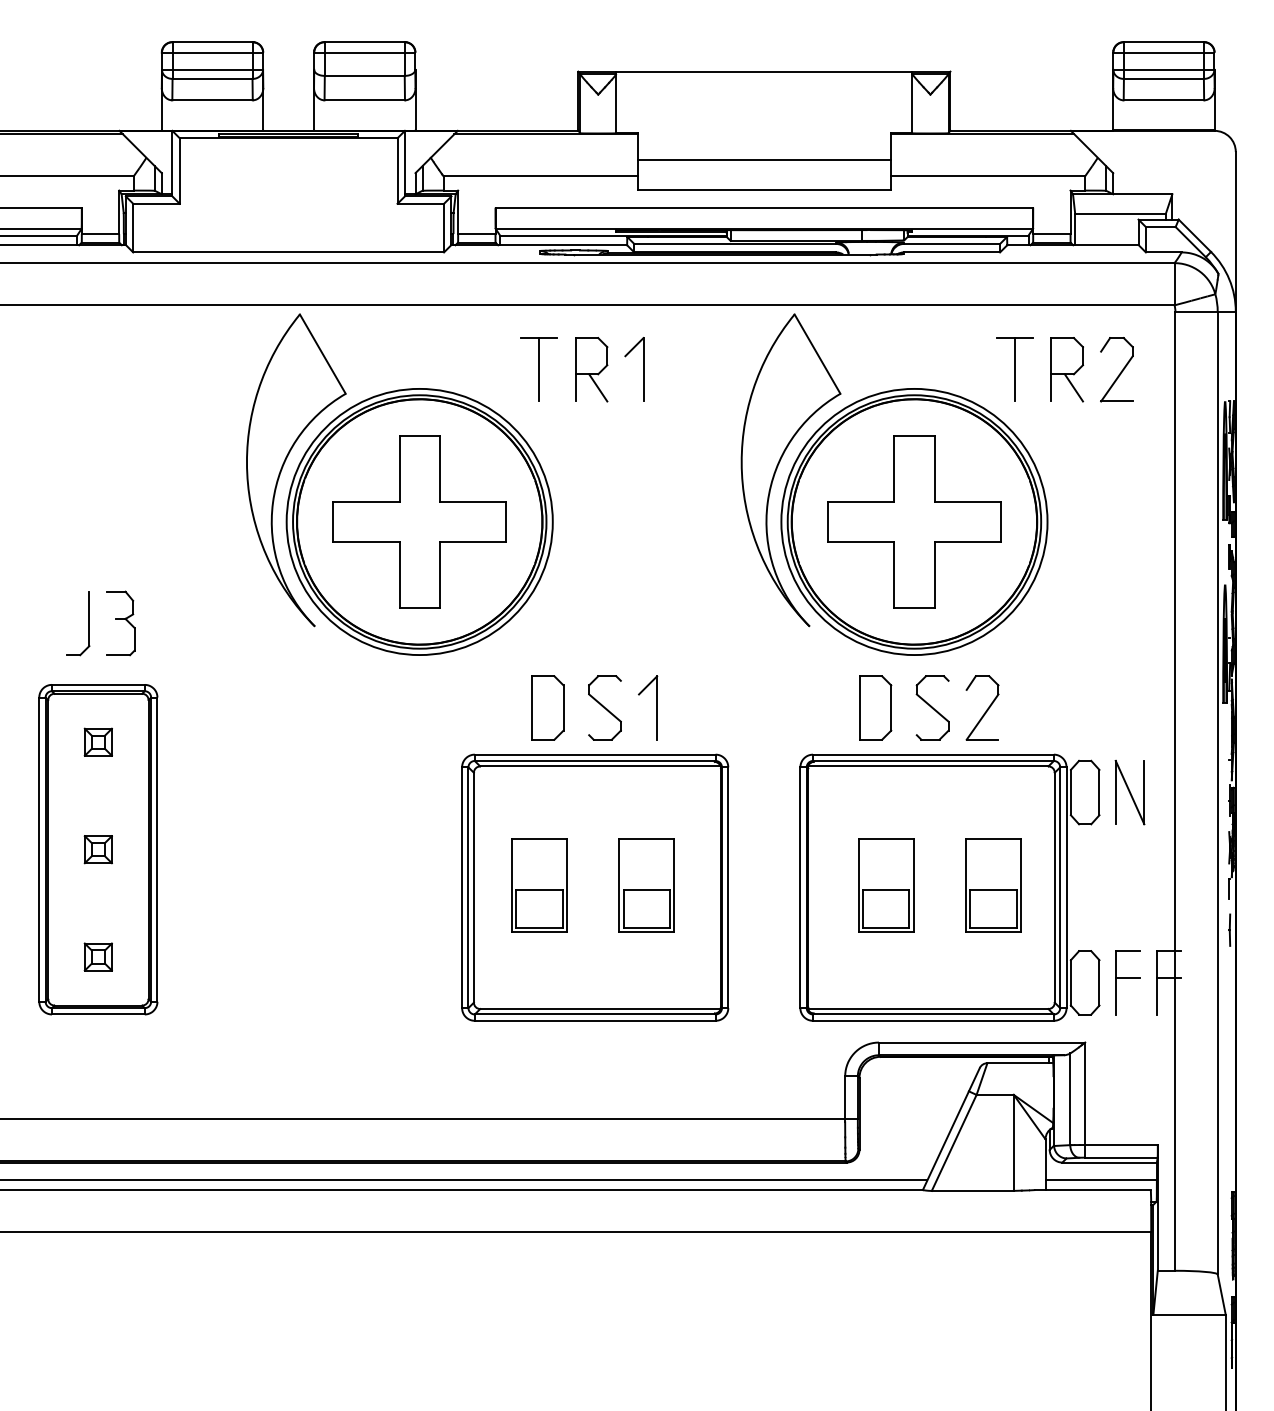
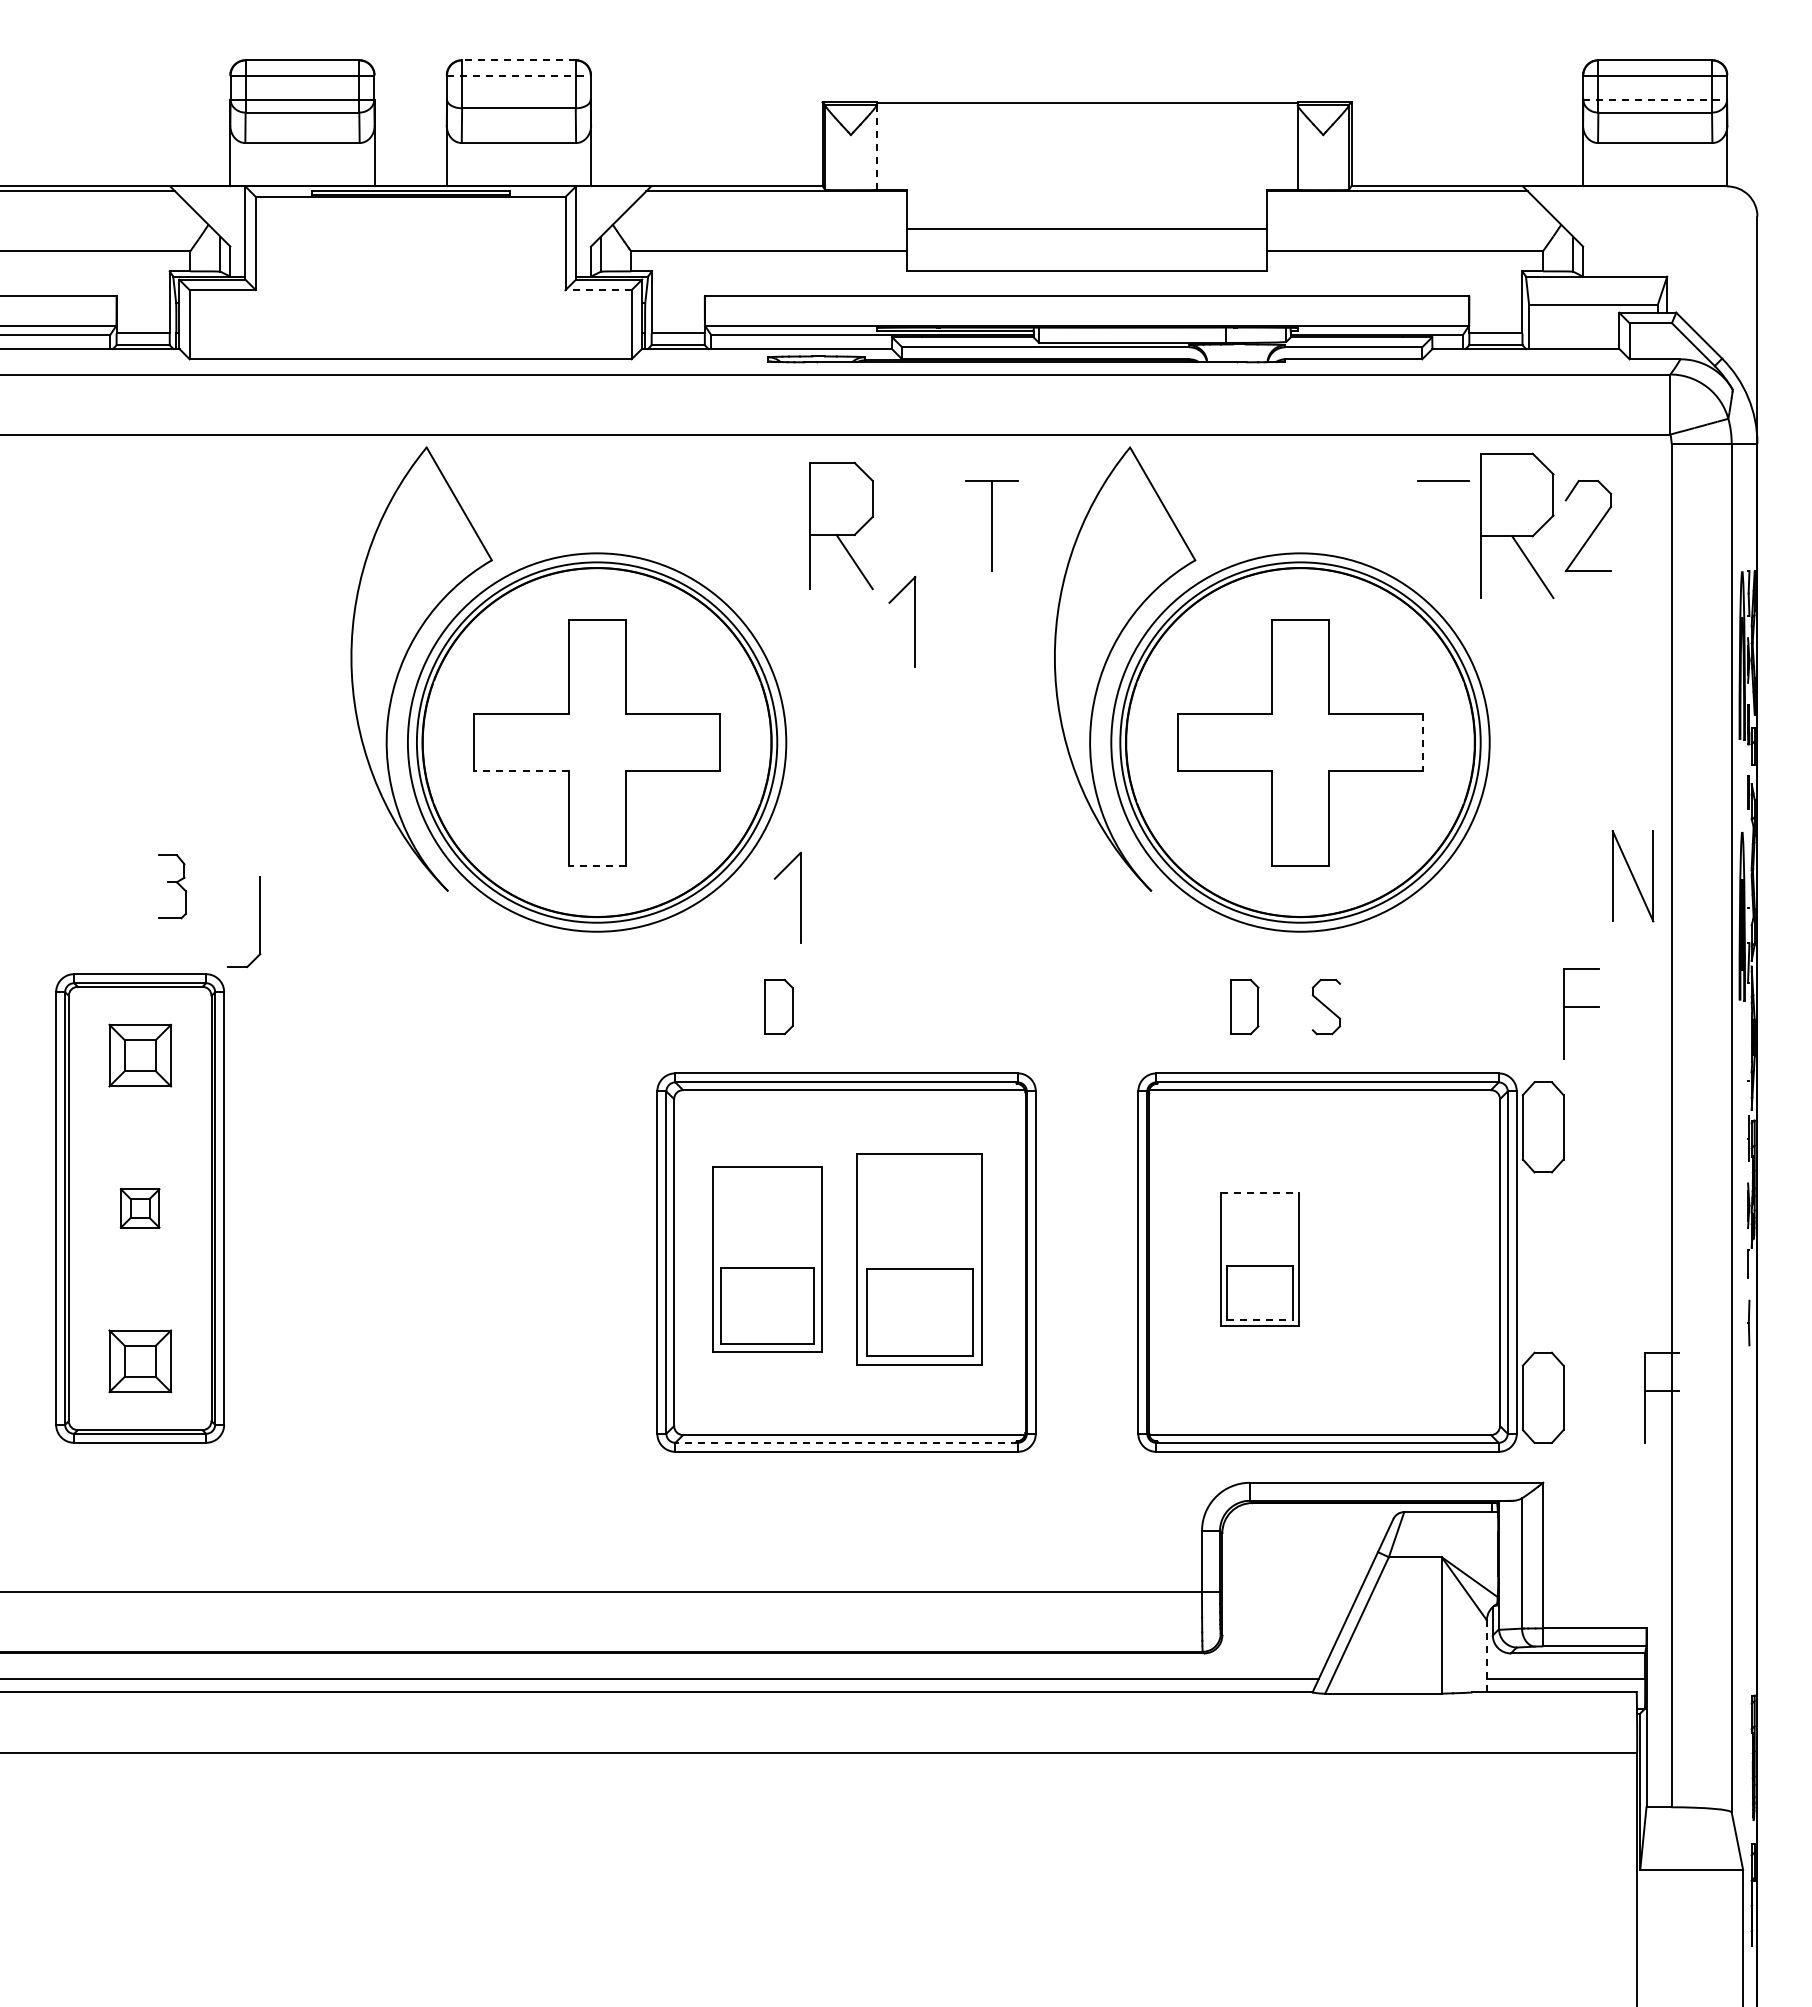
line: (364, 42) -> (518, 60), solid -> dashed
line: (364, 52) -> (518, 75), solid -> dashed
line: (1164, 69) -> (1655, 99), solid -> dashed
line: (616, 103) -> (876, 147), solid -> dashed
line: (420, 204) -> (598, 290), solid -> dashed
part: (538, 369) -> (991, 525), moved
part: (642, 369) -> (914, 621), moved
part: (591, 370) -> (841, 526), size x1.4
line: (1015, 370) -> (1443, 526), removed
part: (1067, 370) -> (1517, 526), size x1.6
line: (1000, 521) -> (1423, 742), solid -> dashed
line: (365, 542) -> (520, 771), solid -> dashed
line: (420, 608) -> (597, 865), solid -> dashed
part: (88, 623) -> (259, 921), moved
part: (121, 623) -> (172, 886), size x0.7
part: (547, 707) -> (778, 1006), size x0.6
part: (604, 707) -> (860, 1006), removed
part: (657, 707) -> (800, 897), moved
part: (875, 707) -> (1244, 1006), size x0.6
part: (932, 707) -> (1326, 1006), size x0.6
part: (986, 710) -> (1402, 1010), removed
part: (97, 742) -> (139, 1055), size x1.6
part: (1129, 792) -> (1632, 876), moved
line: (886, 839) -> (1260, 1193), solid -> dashed
part: (538, 885) -> (766, 1259), size x1.4
part: (646, 885) -> (919, 1259), size x1.6
part: (993, 885) -> (1412, 1259), removed
line: (886, 927) -> (1260, 1319), solid -> dashed
part: (97, 956) -> (139, 1360), size x1.6
part: (1128, 982) -> (1581, 1013), moved
line: (595, 1014) -> (846, 1442), solid -> dashed
line: (1045, 1164) -> (1486, 1655), solid -> dashed

